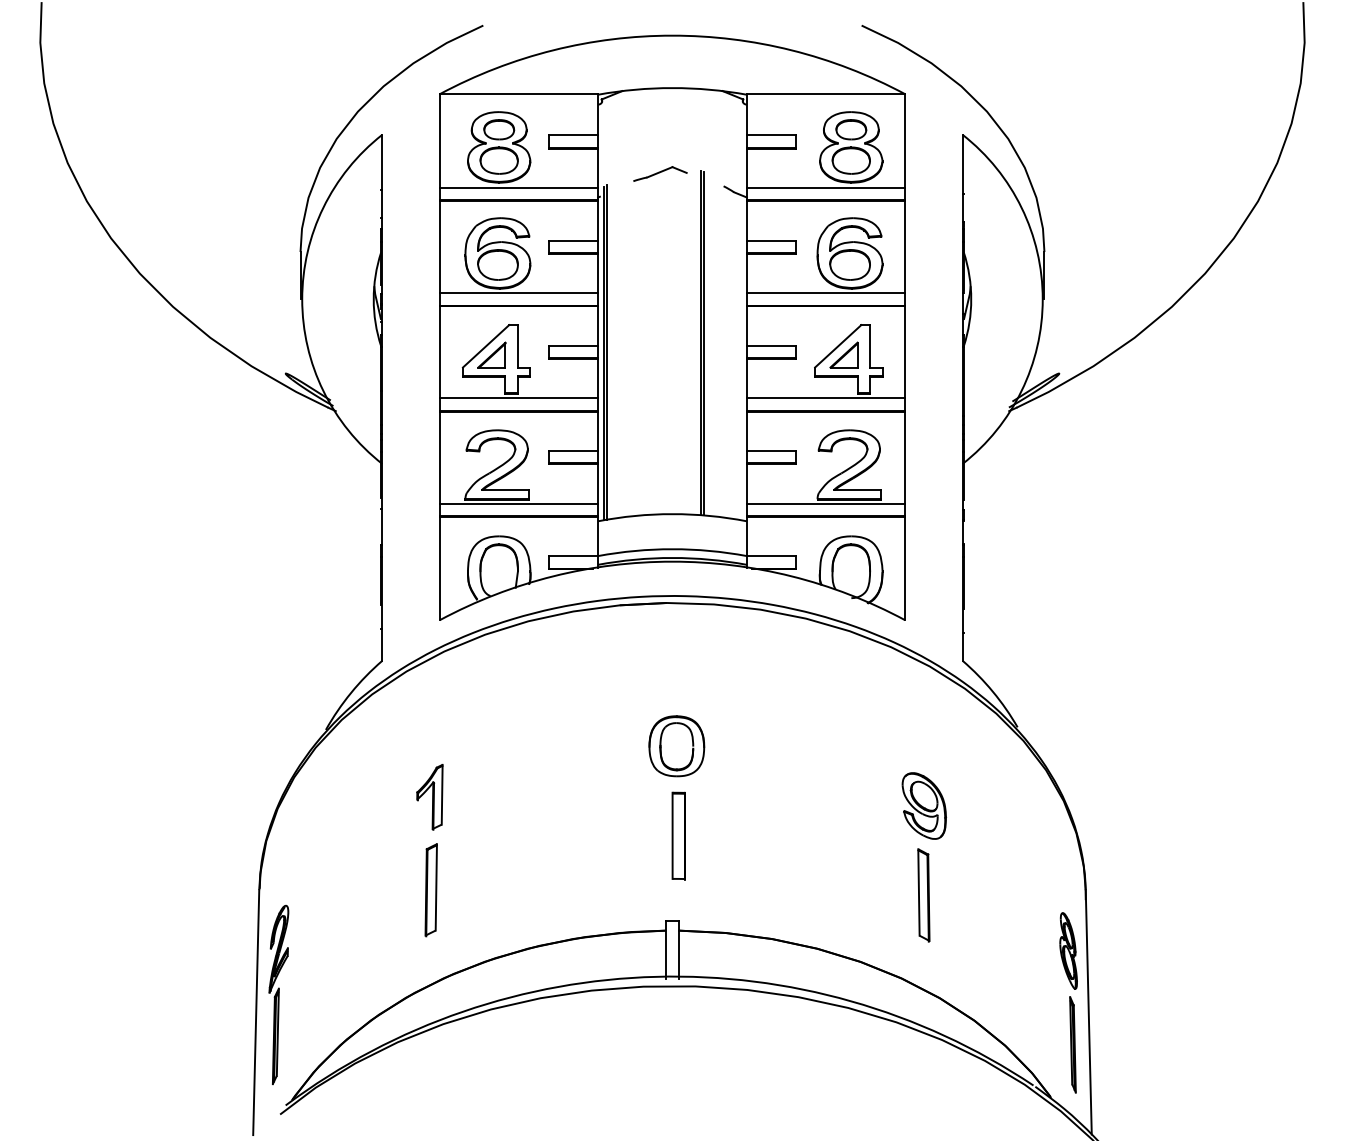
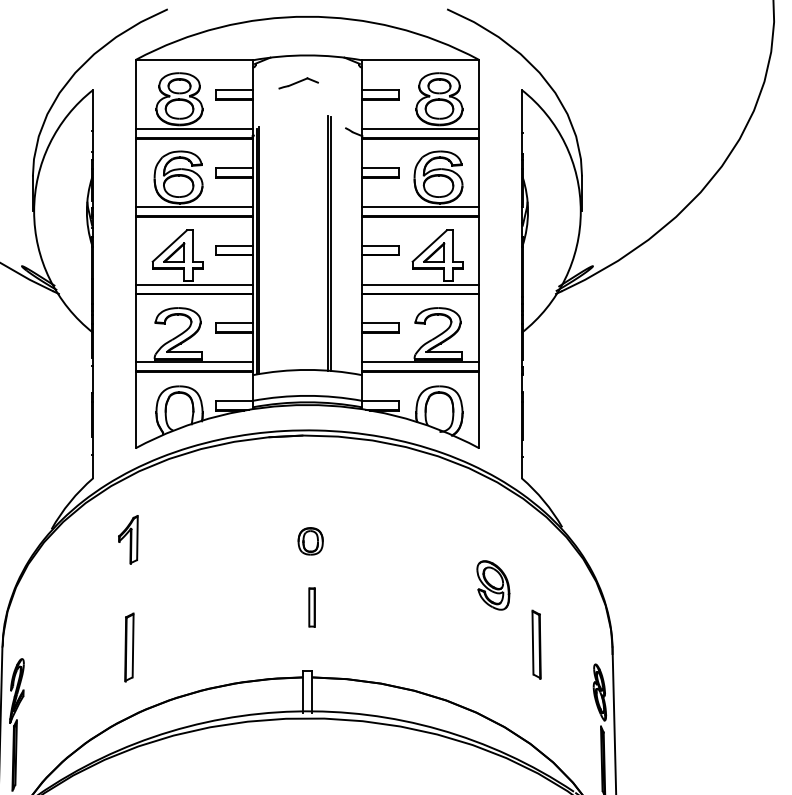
part: (660, 173) -> (298, 83), moved
part: (676, 746) -> (310, 541), size x0.6
part: (429, 797) -> (128, 540), moved
part: (678, 835) -> (311, 607), size x0.6
part: (923, 895) -> (536, 644), moved

